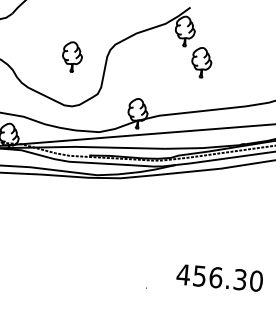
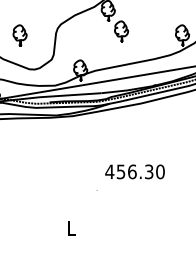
part: (71, 56) -> (19, 35), moved
text: (219, 277) -> (134, 171), moved

